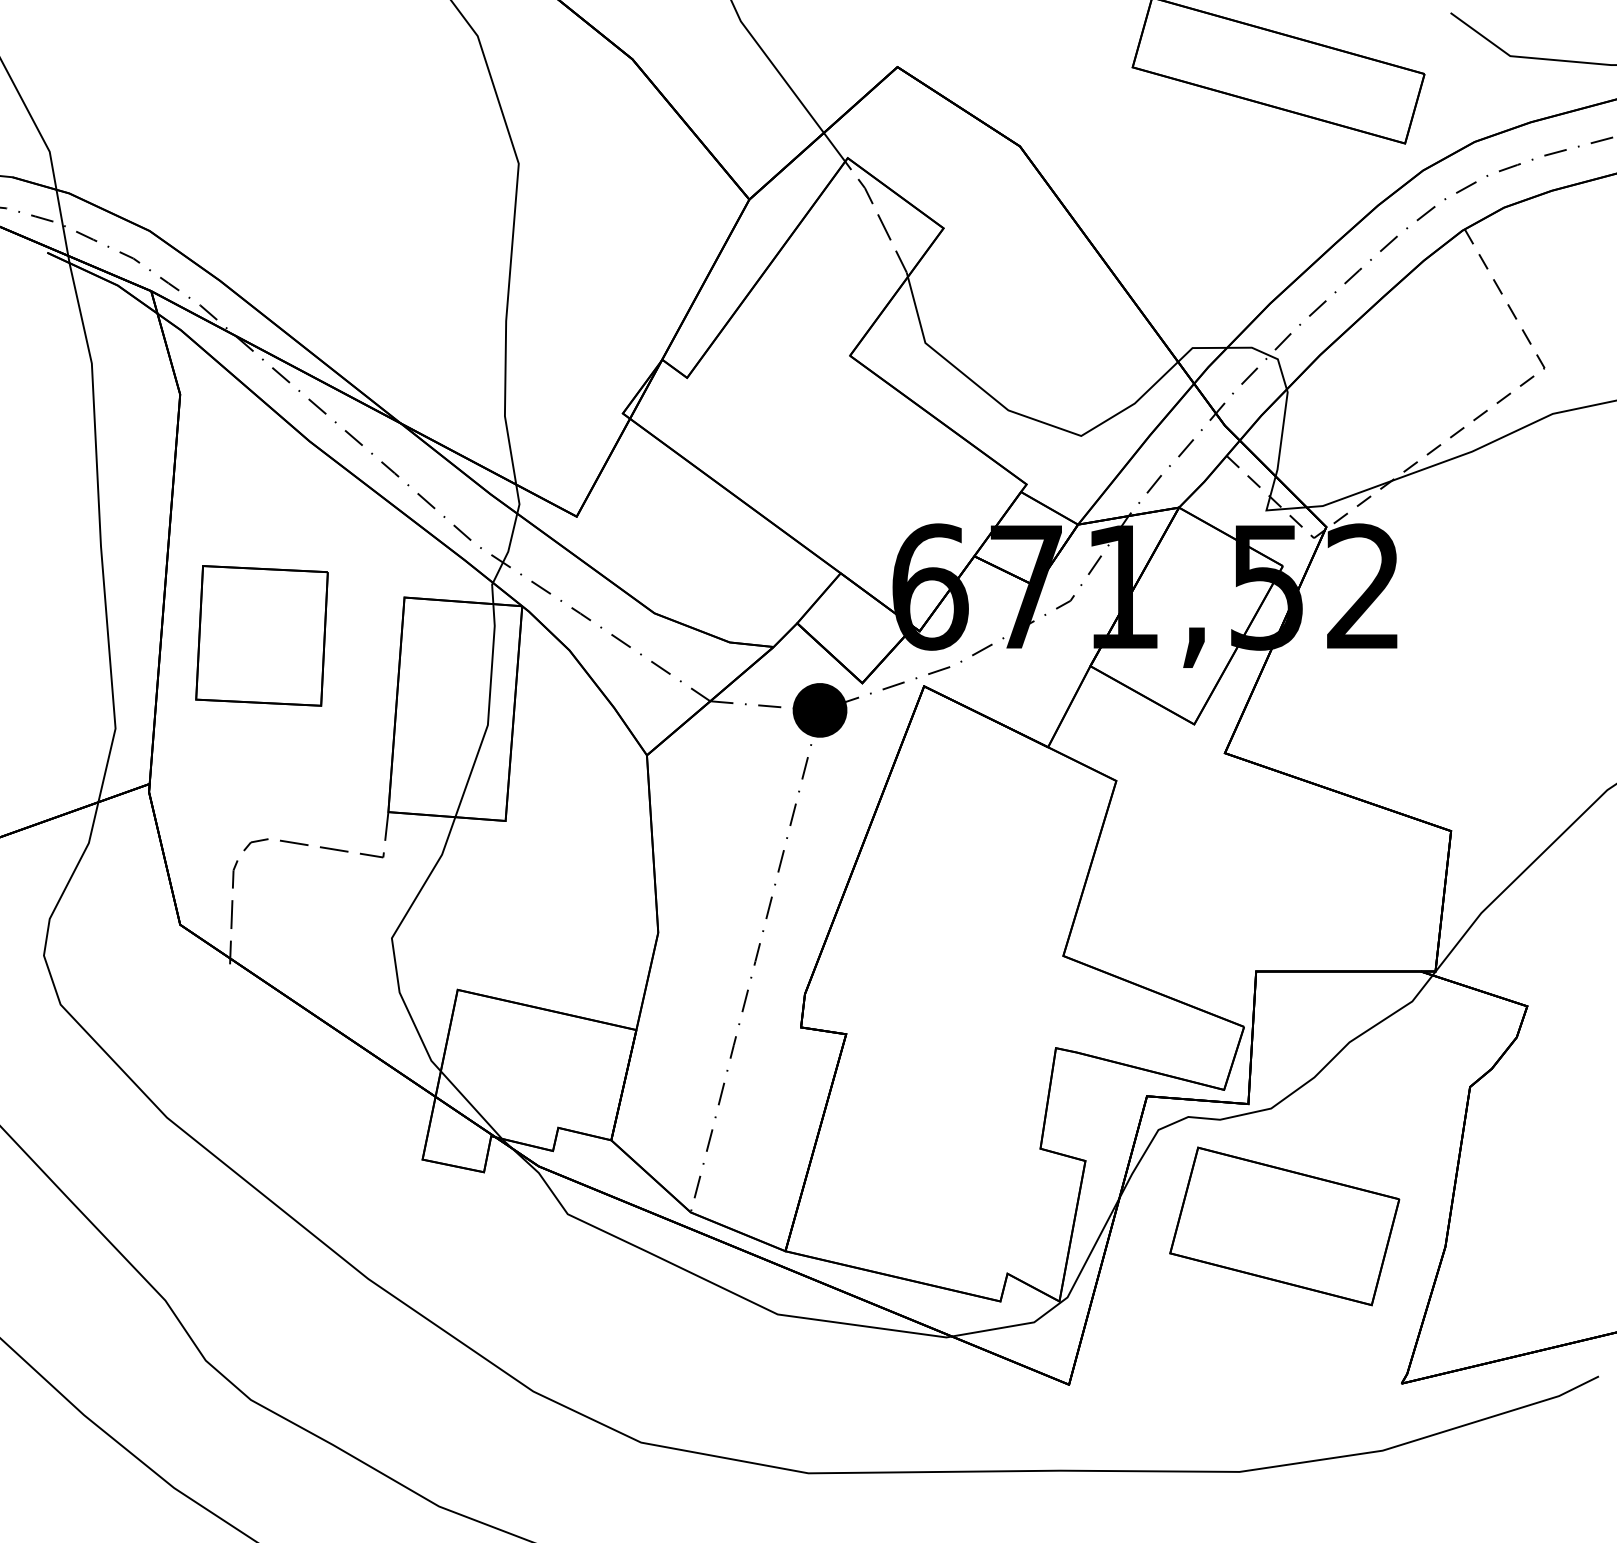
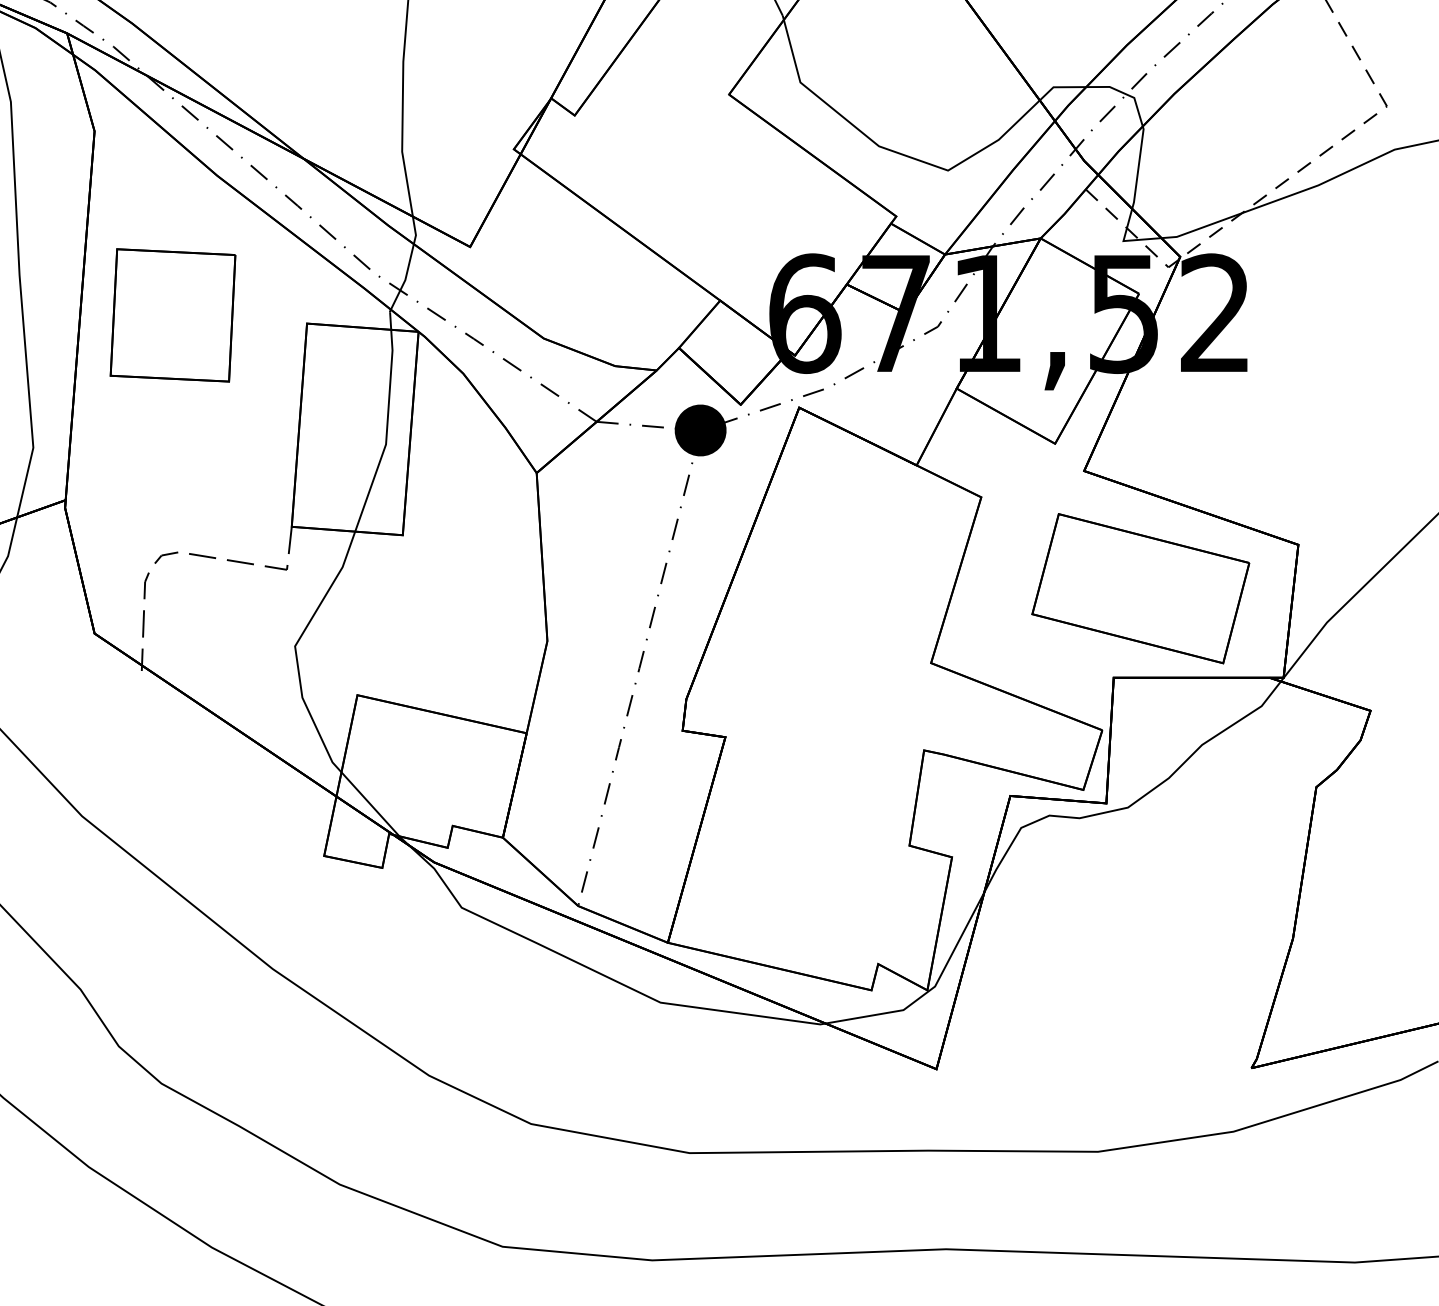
part: (261, 635) -> (172, 315), moved
part: (1284, 1226) -> (1140, 588), moved

